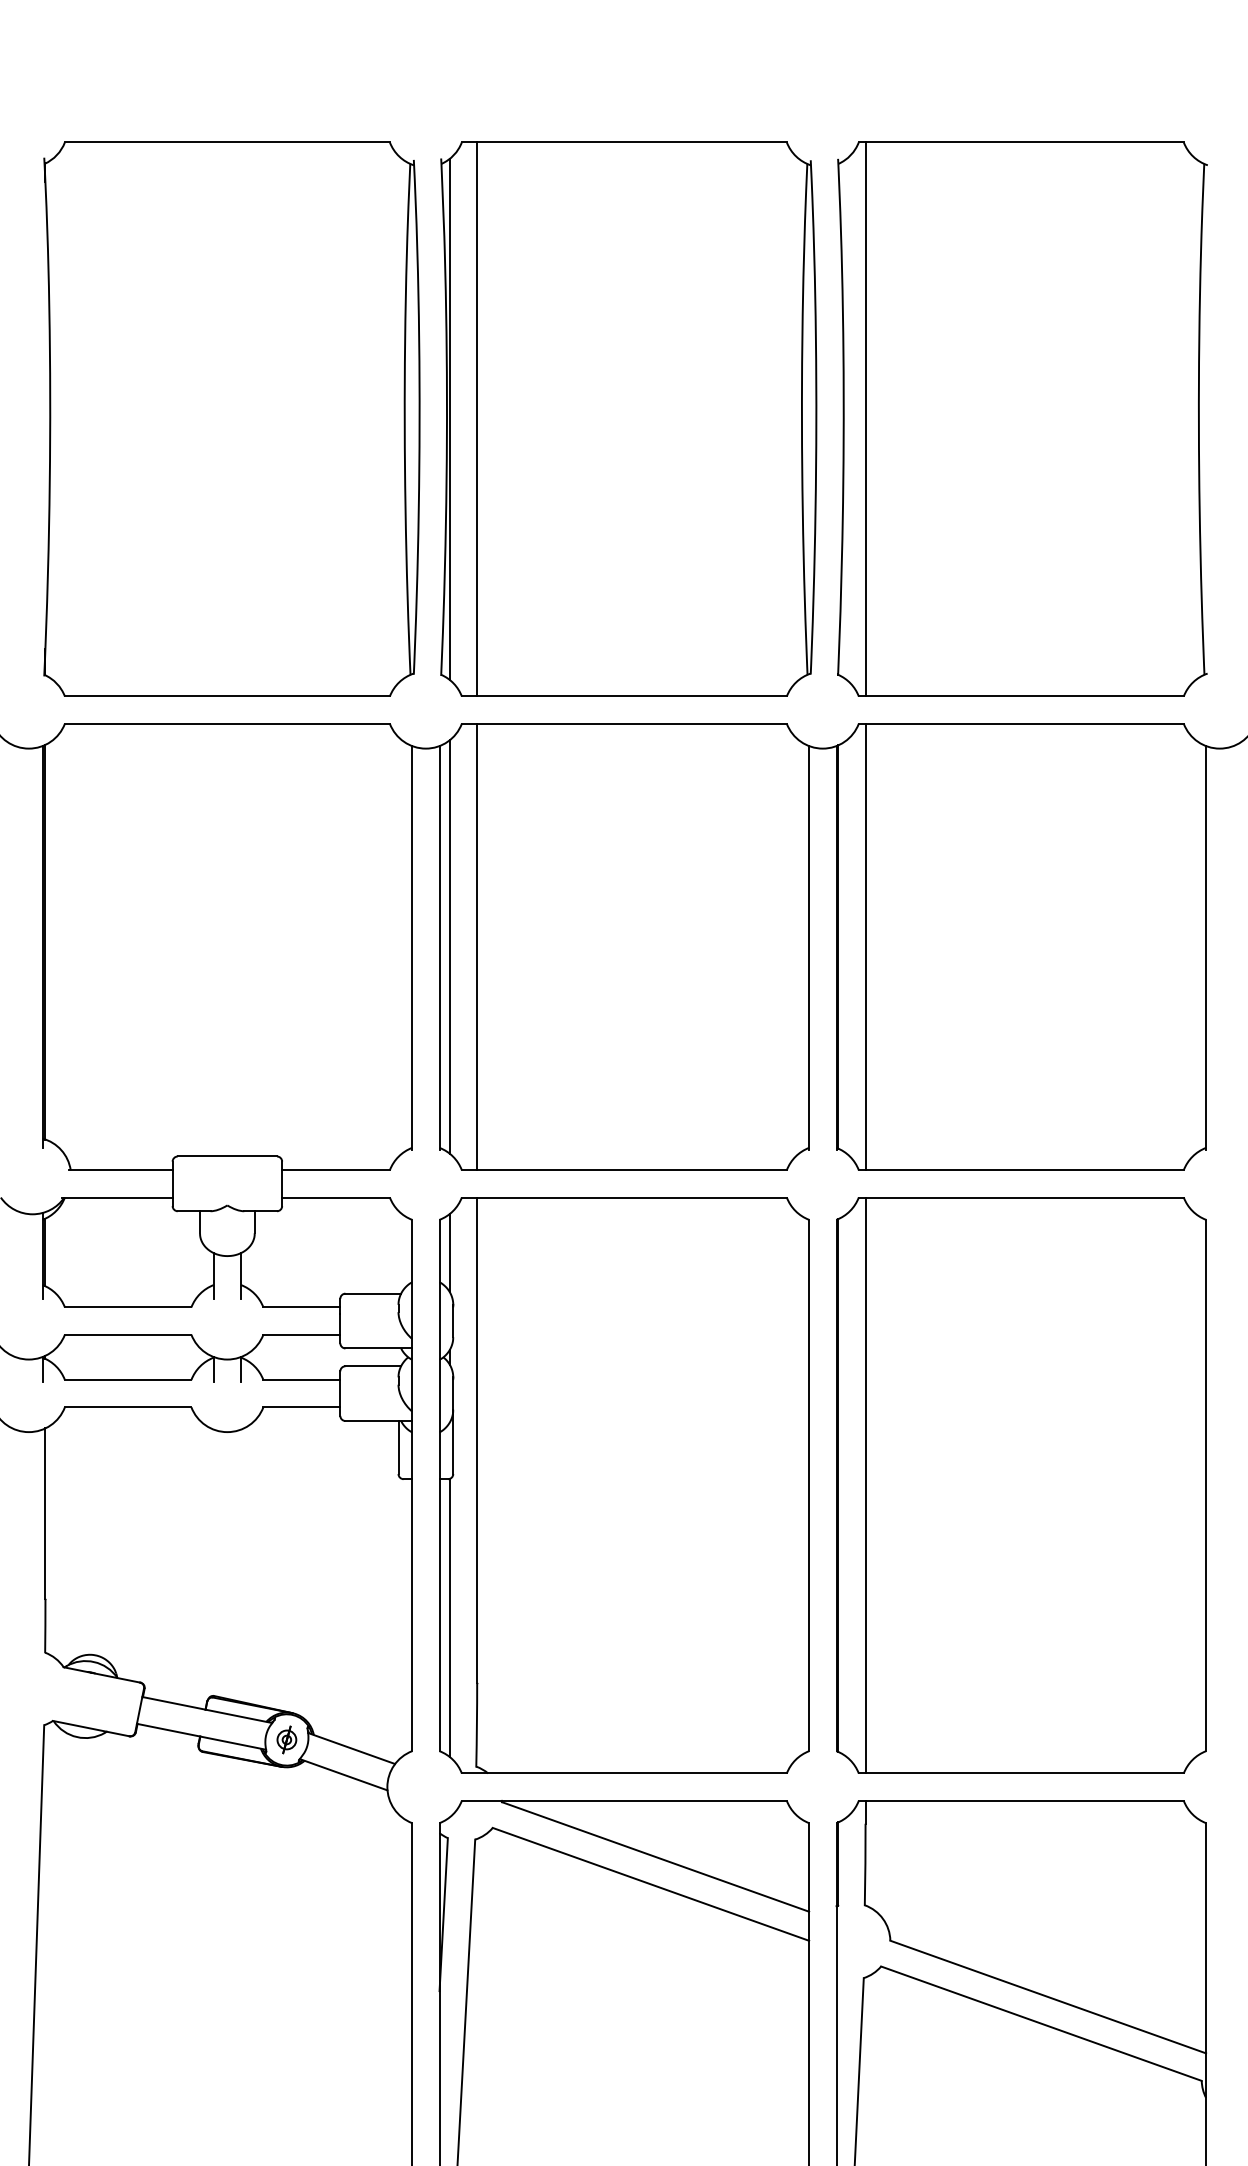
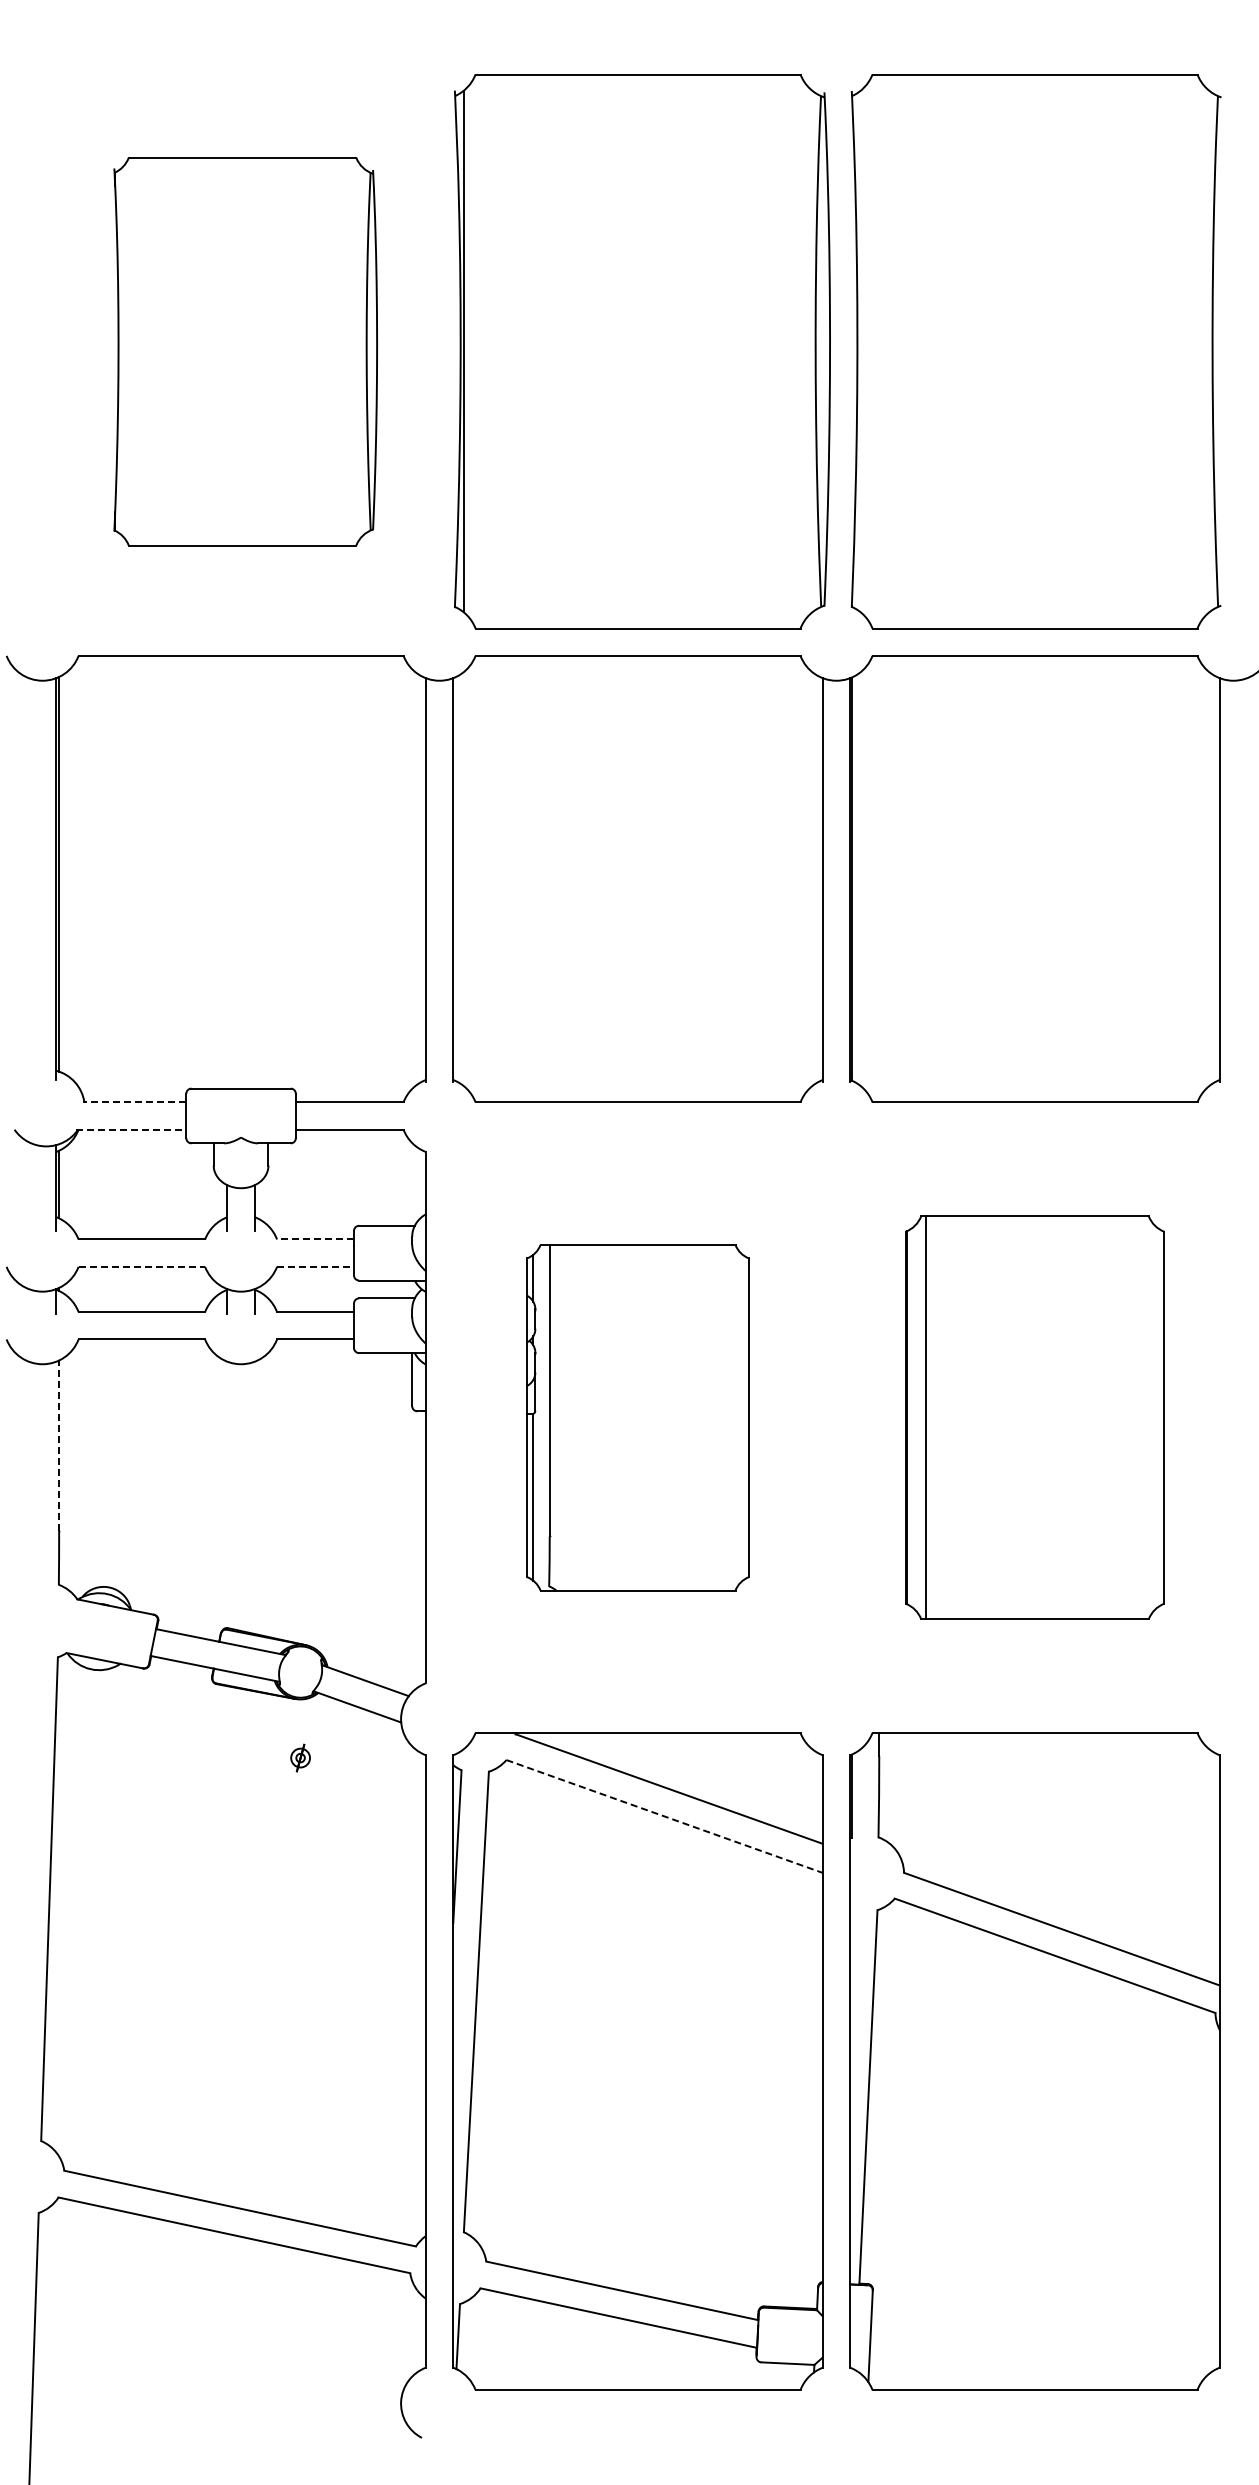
part: (231, 419) -> (245, 351), size x0.7
line: (476, 419) -> (490, 351), removed
line: (865, 419) -> (879, 351), removed
line: (449, 946) -> (463, 878), removed
line: (476, 946) -> (490, 878), removed
line: (865, 946) -> (879, 878), removed
line: (120, 1170) -> (134, 1102), solid -> dashed
line: (117, 1197) -> (131, 1129), solid -> dashed
line: (301, 1307) -> (315, 1239), solid -> dashed
line: (128, 1334) -> (142, 1266), solid -> dashed
line: (302, 1334) -> (316, 1266), solid -> dashed
part: (623, 1485) -> (637, 1417), size x0.6
part: (1020, 1485) -> (1034, 1417), size x0.7
line: (45, 1513) -> (59, 1445), solid -> dashed
part: (286, 1739) -> (300, 1757), moved
line: (650, 1884) -> (664, 1816), solid -> dashed

